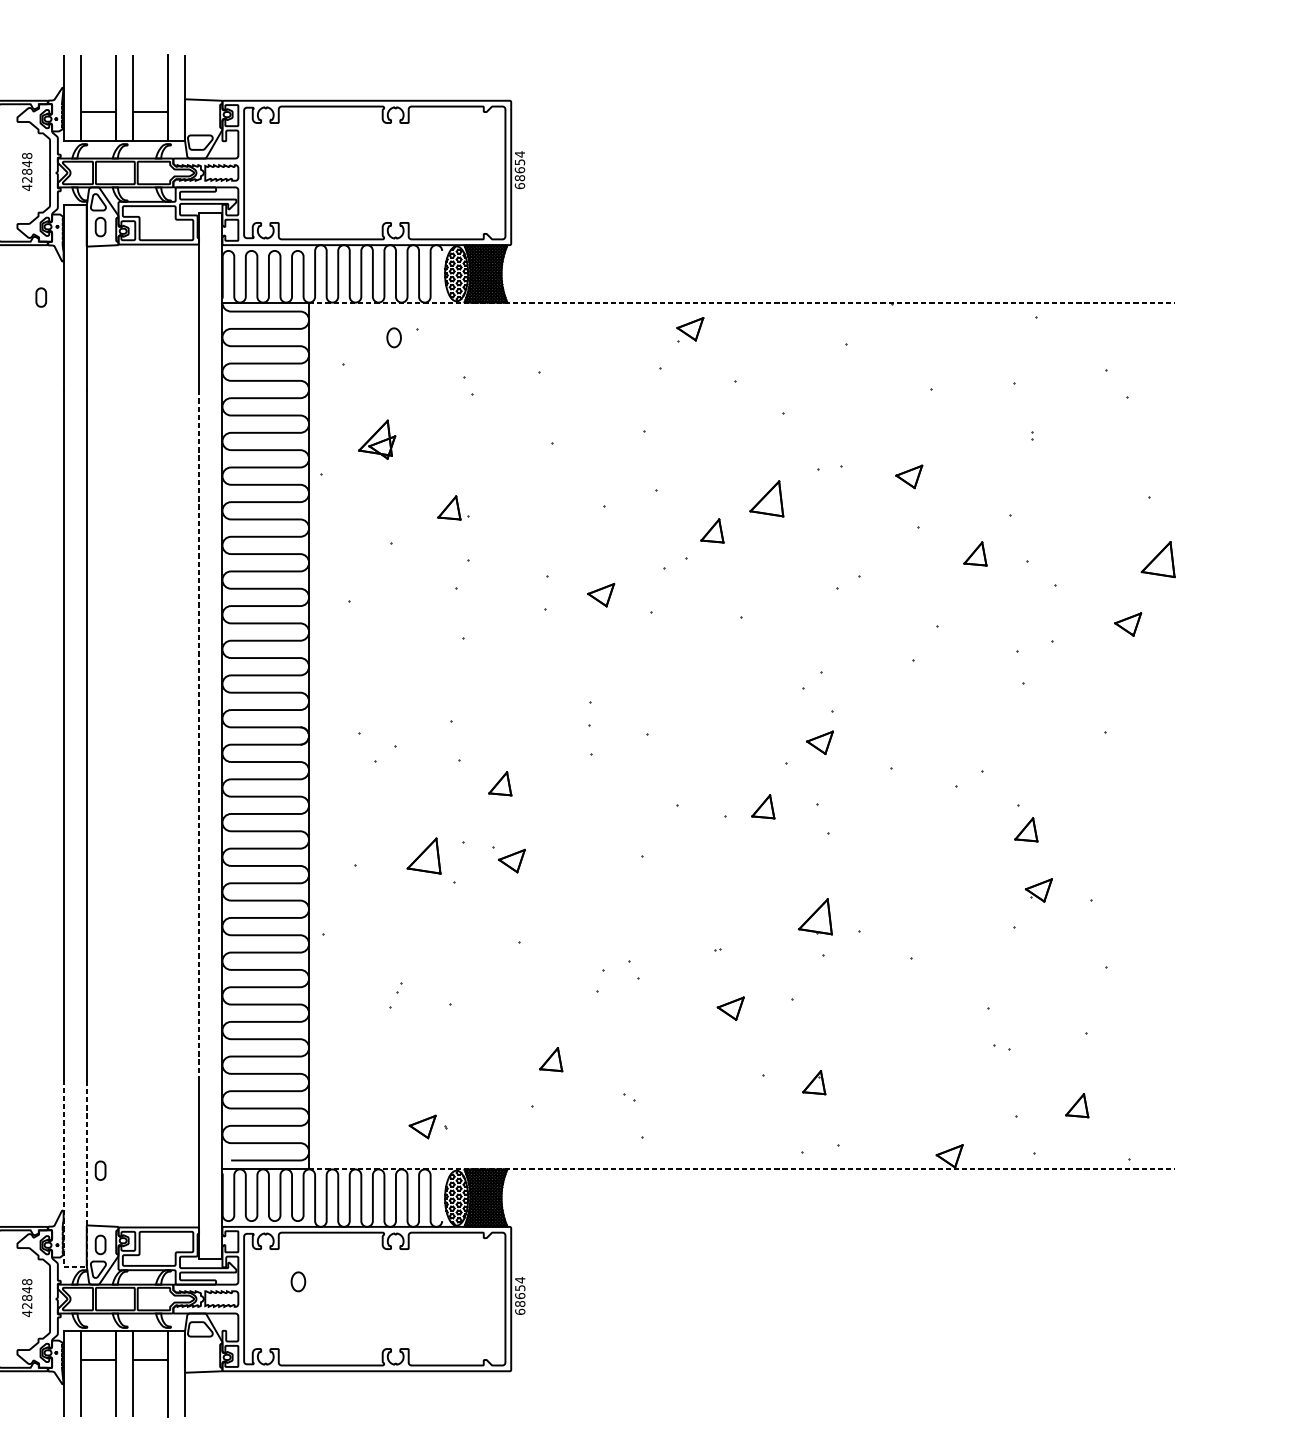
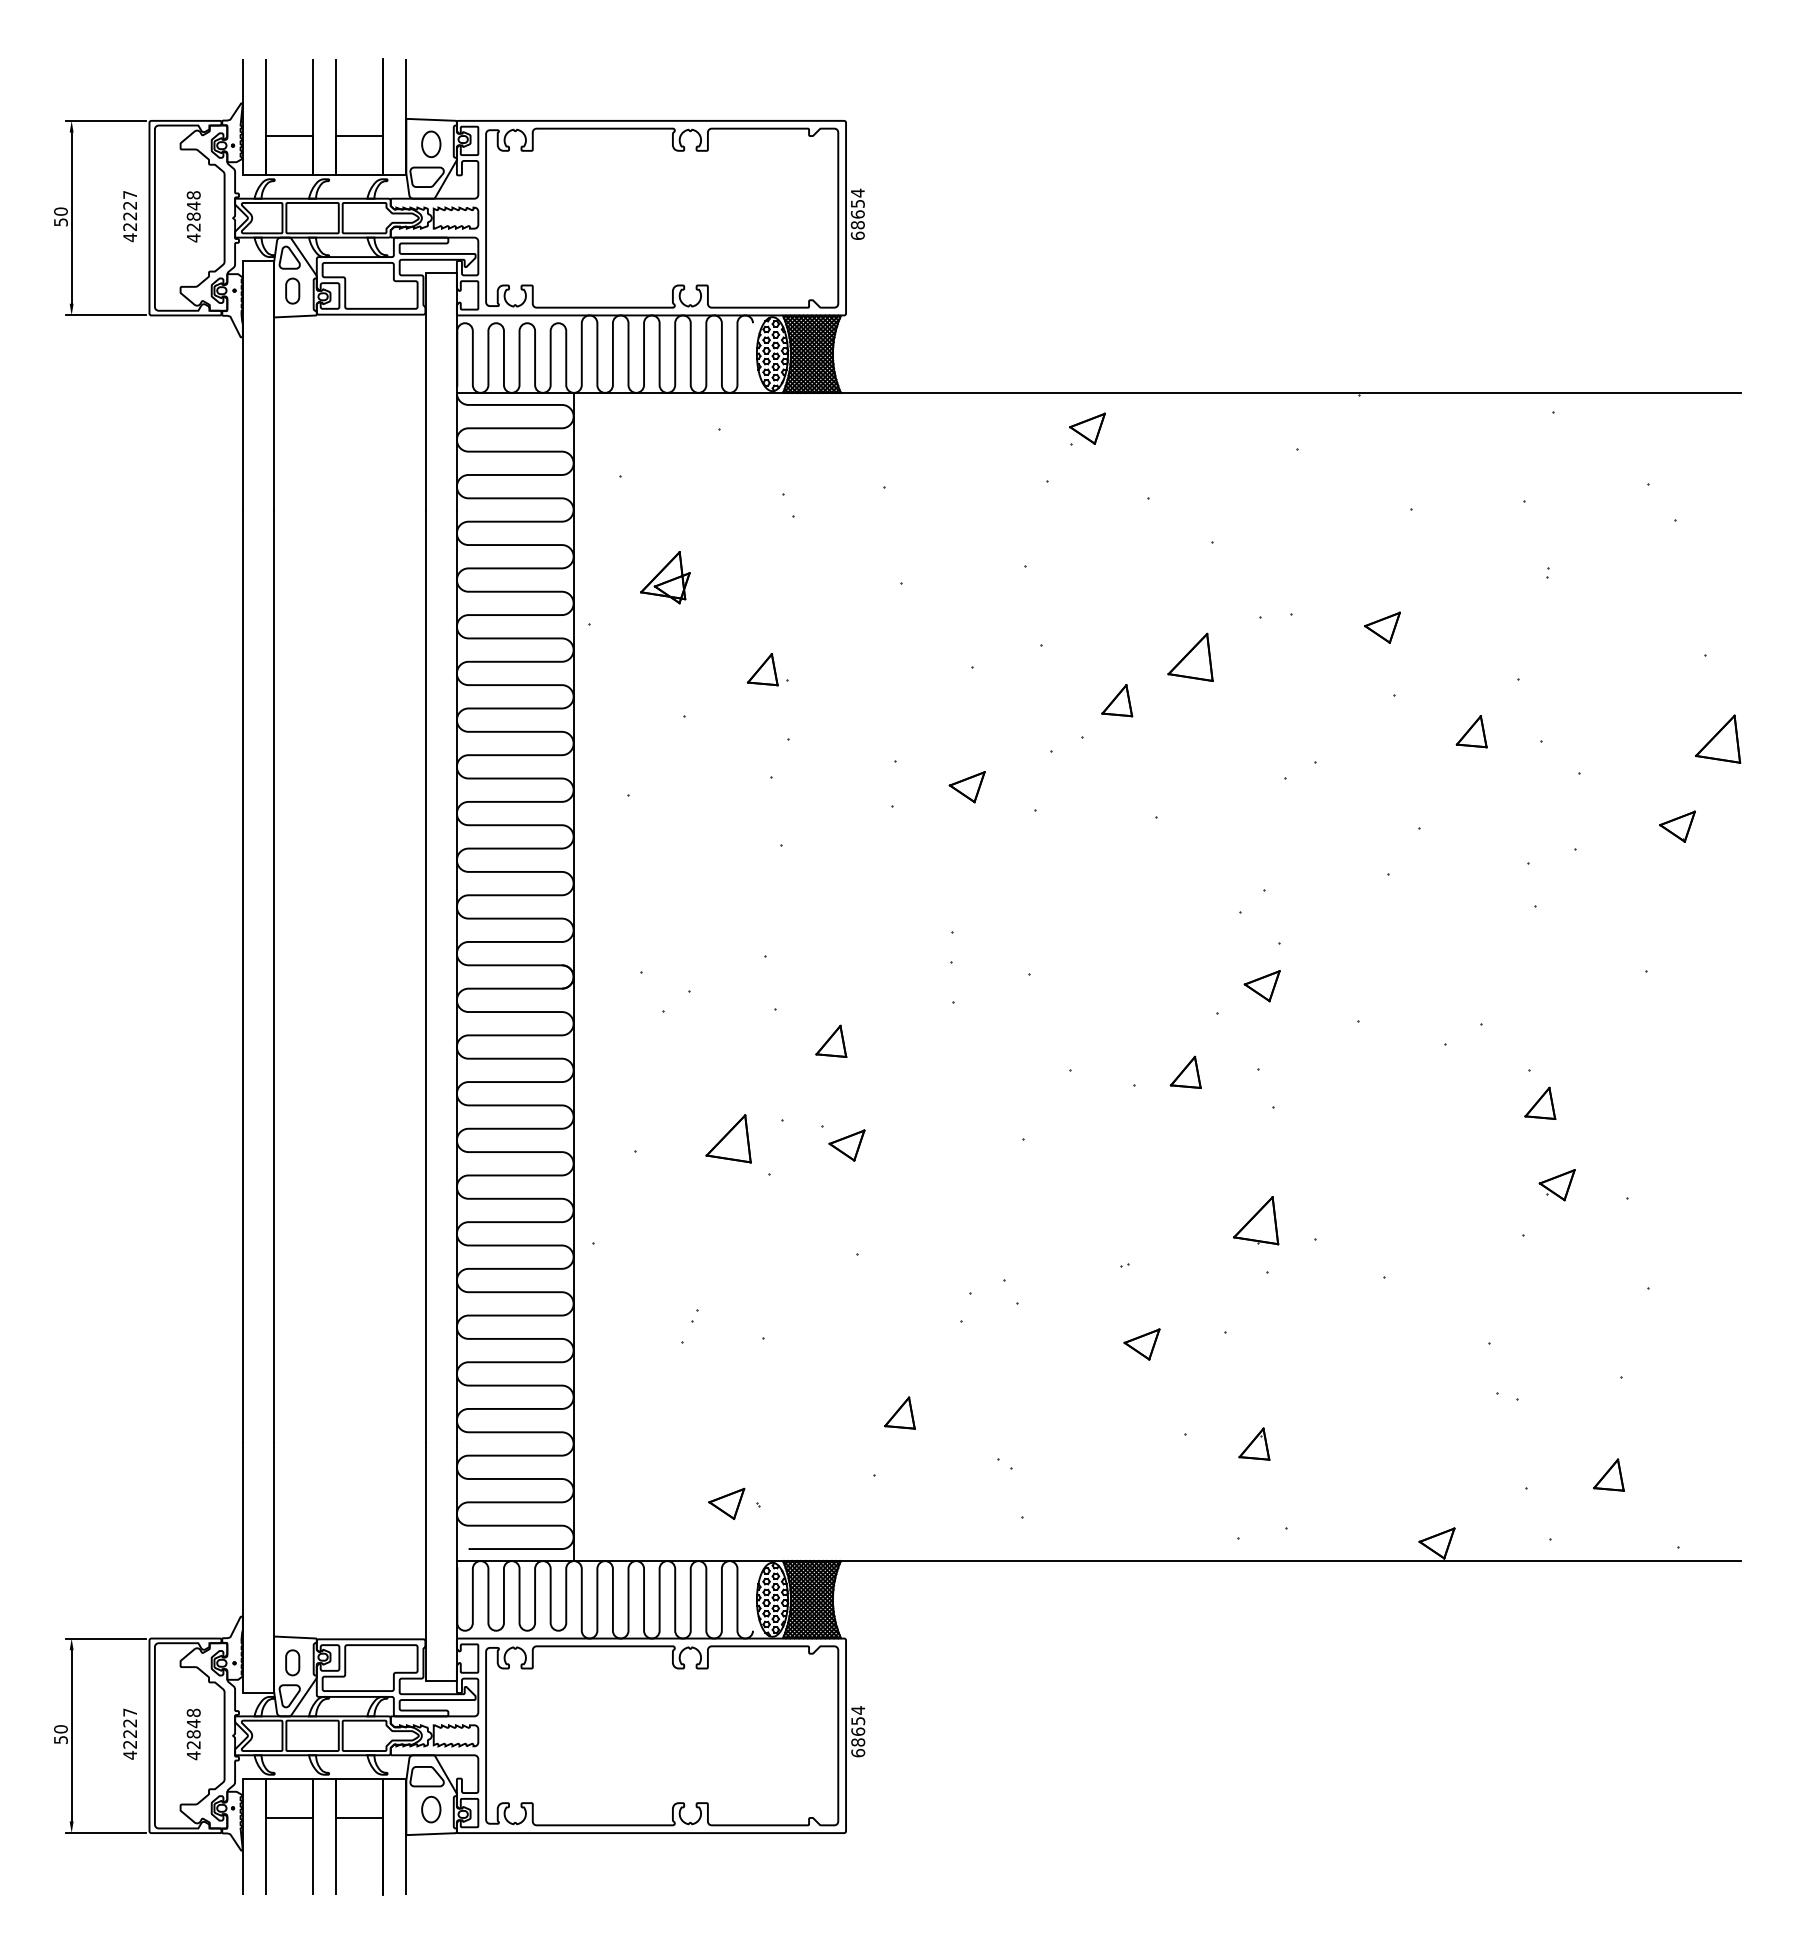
part: (41, 297) -> (212, 385), removed
line: (742, 303) -> (1157, 393), dashed -> solid
part: (394, 337) -> (431, 143), moved
line: (199, 735) -> (425, 976), dashed -> solid
line: (742, 1168) -> (1157, 1560), dashed -> solid
part: (100, 1170) -> (292, 1562), removed
line: (75, 1266) -> (258, 1692), dashed -> solid
part: (298, 1281) -> (431, 1809), moved

